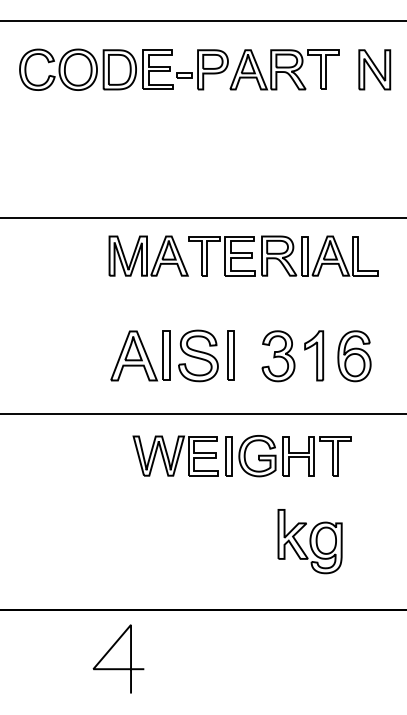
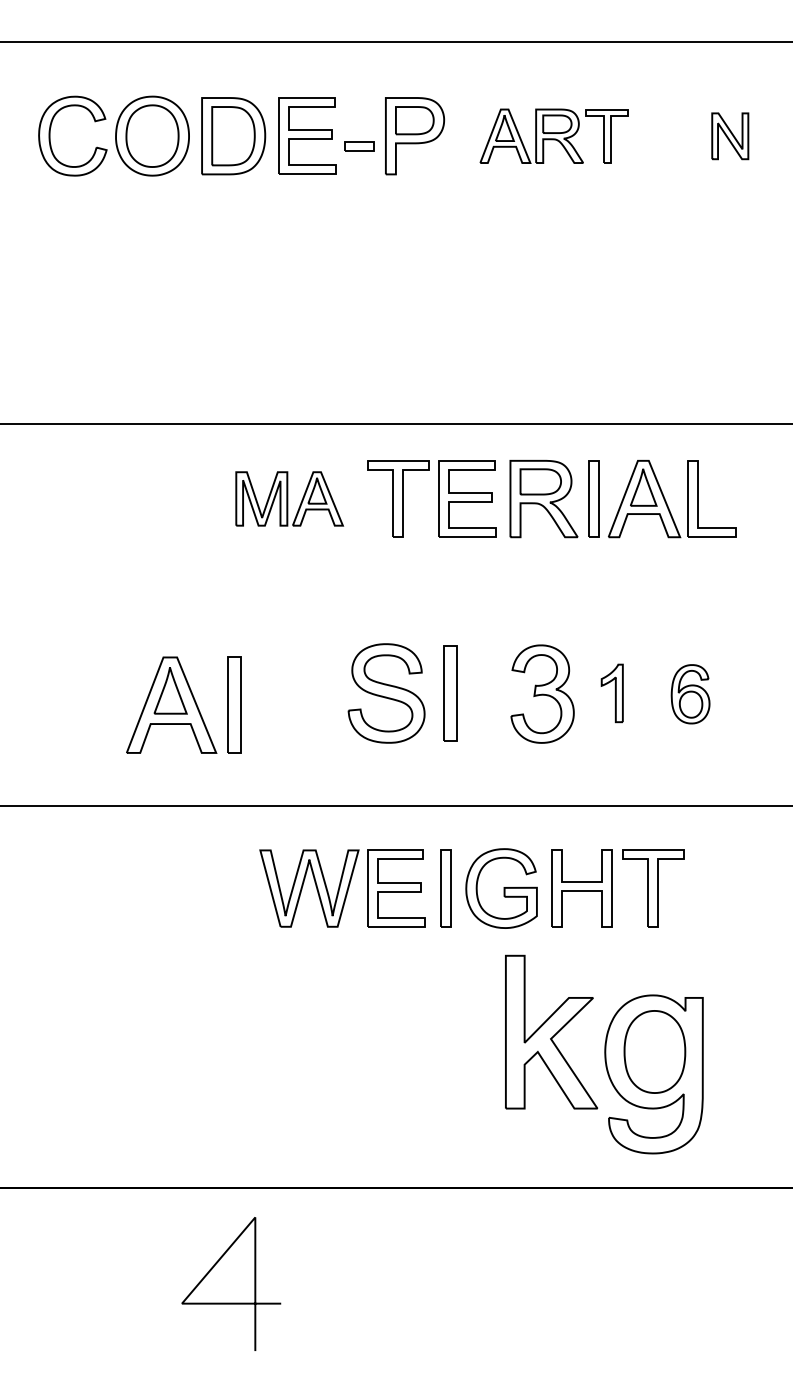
part: (284, 69) -> (554, 135), size x0.7
part: (374, 69) -> (729, 135), size x0.6
part: (148, 255) -> (289, 497), size x0.7
part: (140, 355) -> (184, 704), moved
part: (314, 355) -> (612, 692), size x0.6
part: (354, 356) -> (690, 694), size x0.6
part: (309, 541) -> (602, 1054), size x1.6

